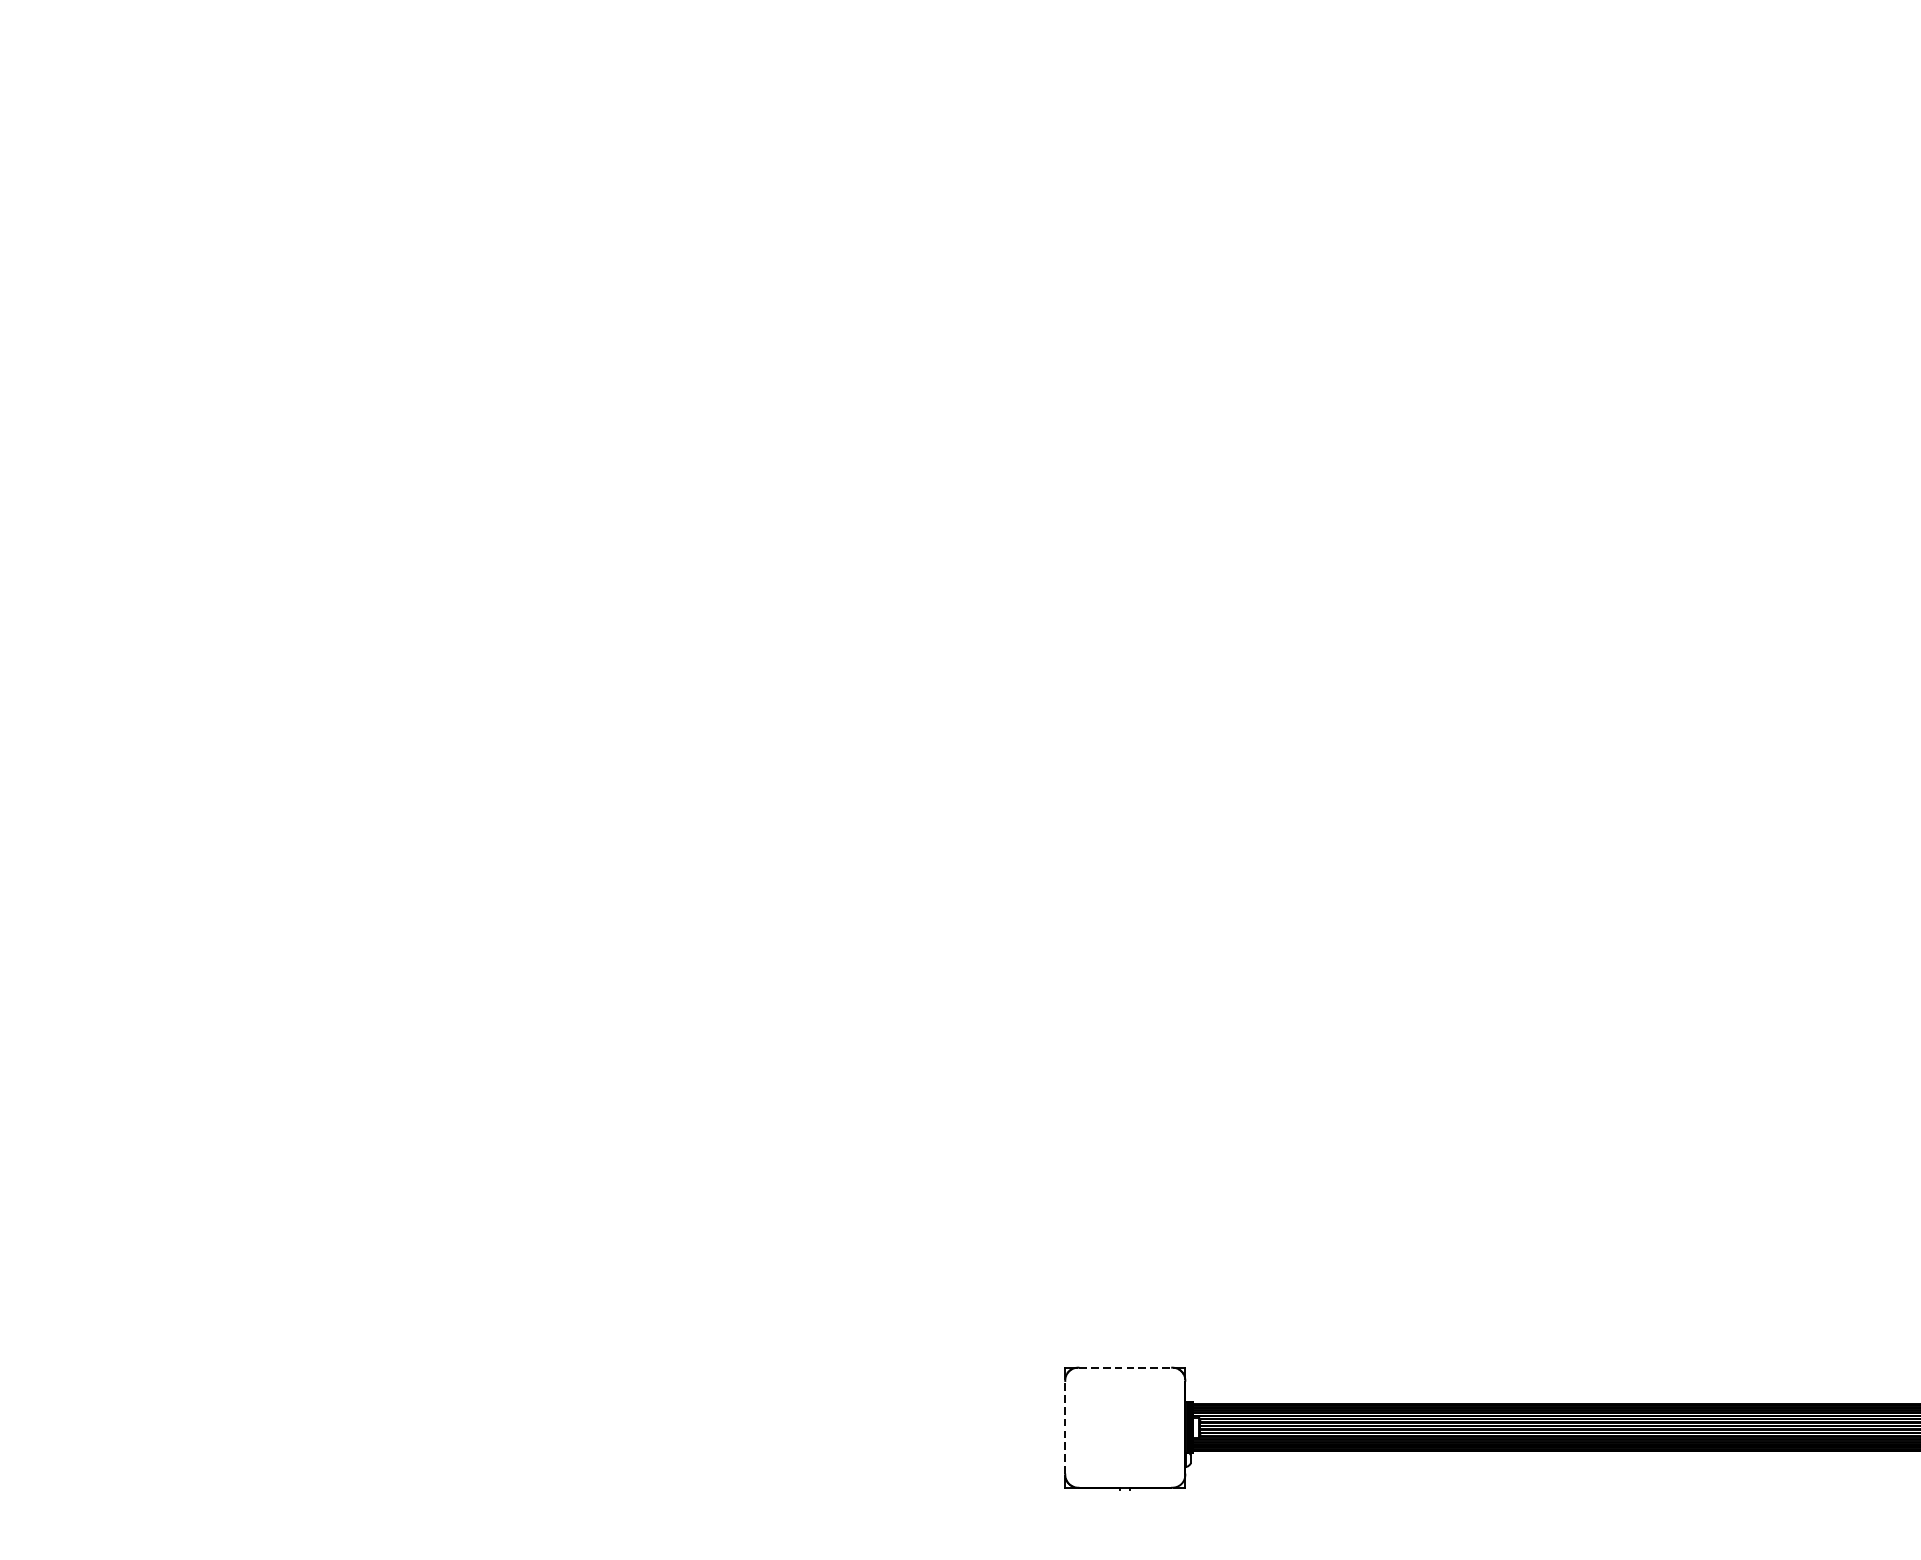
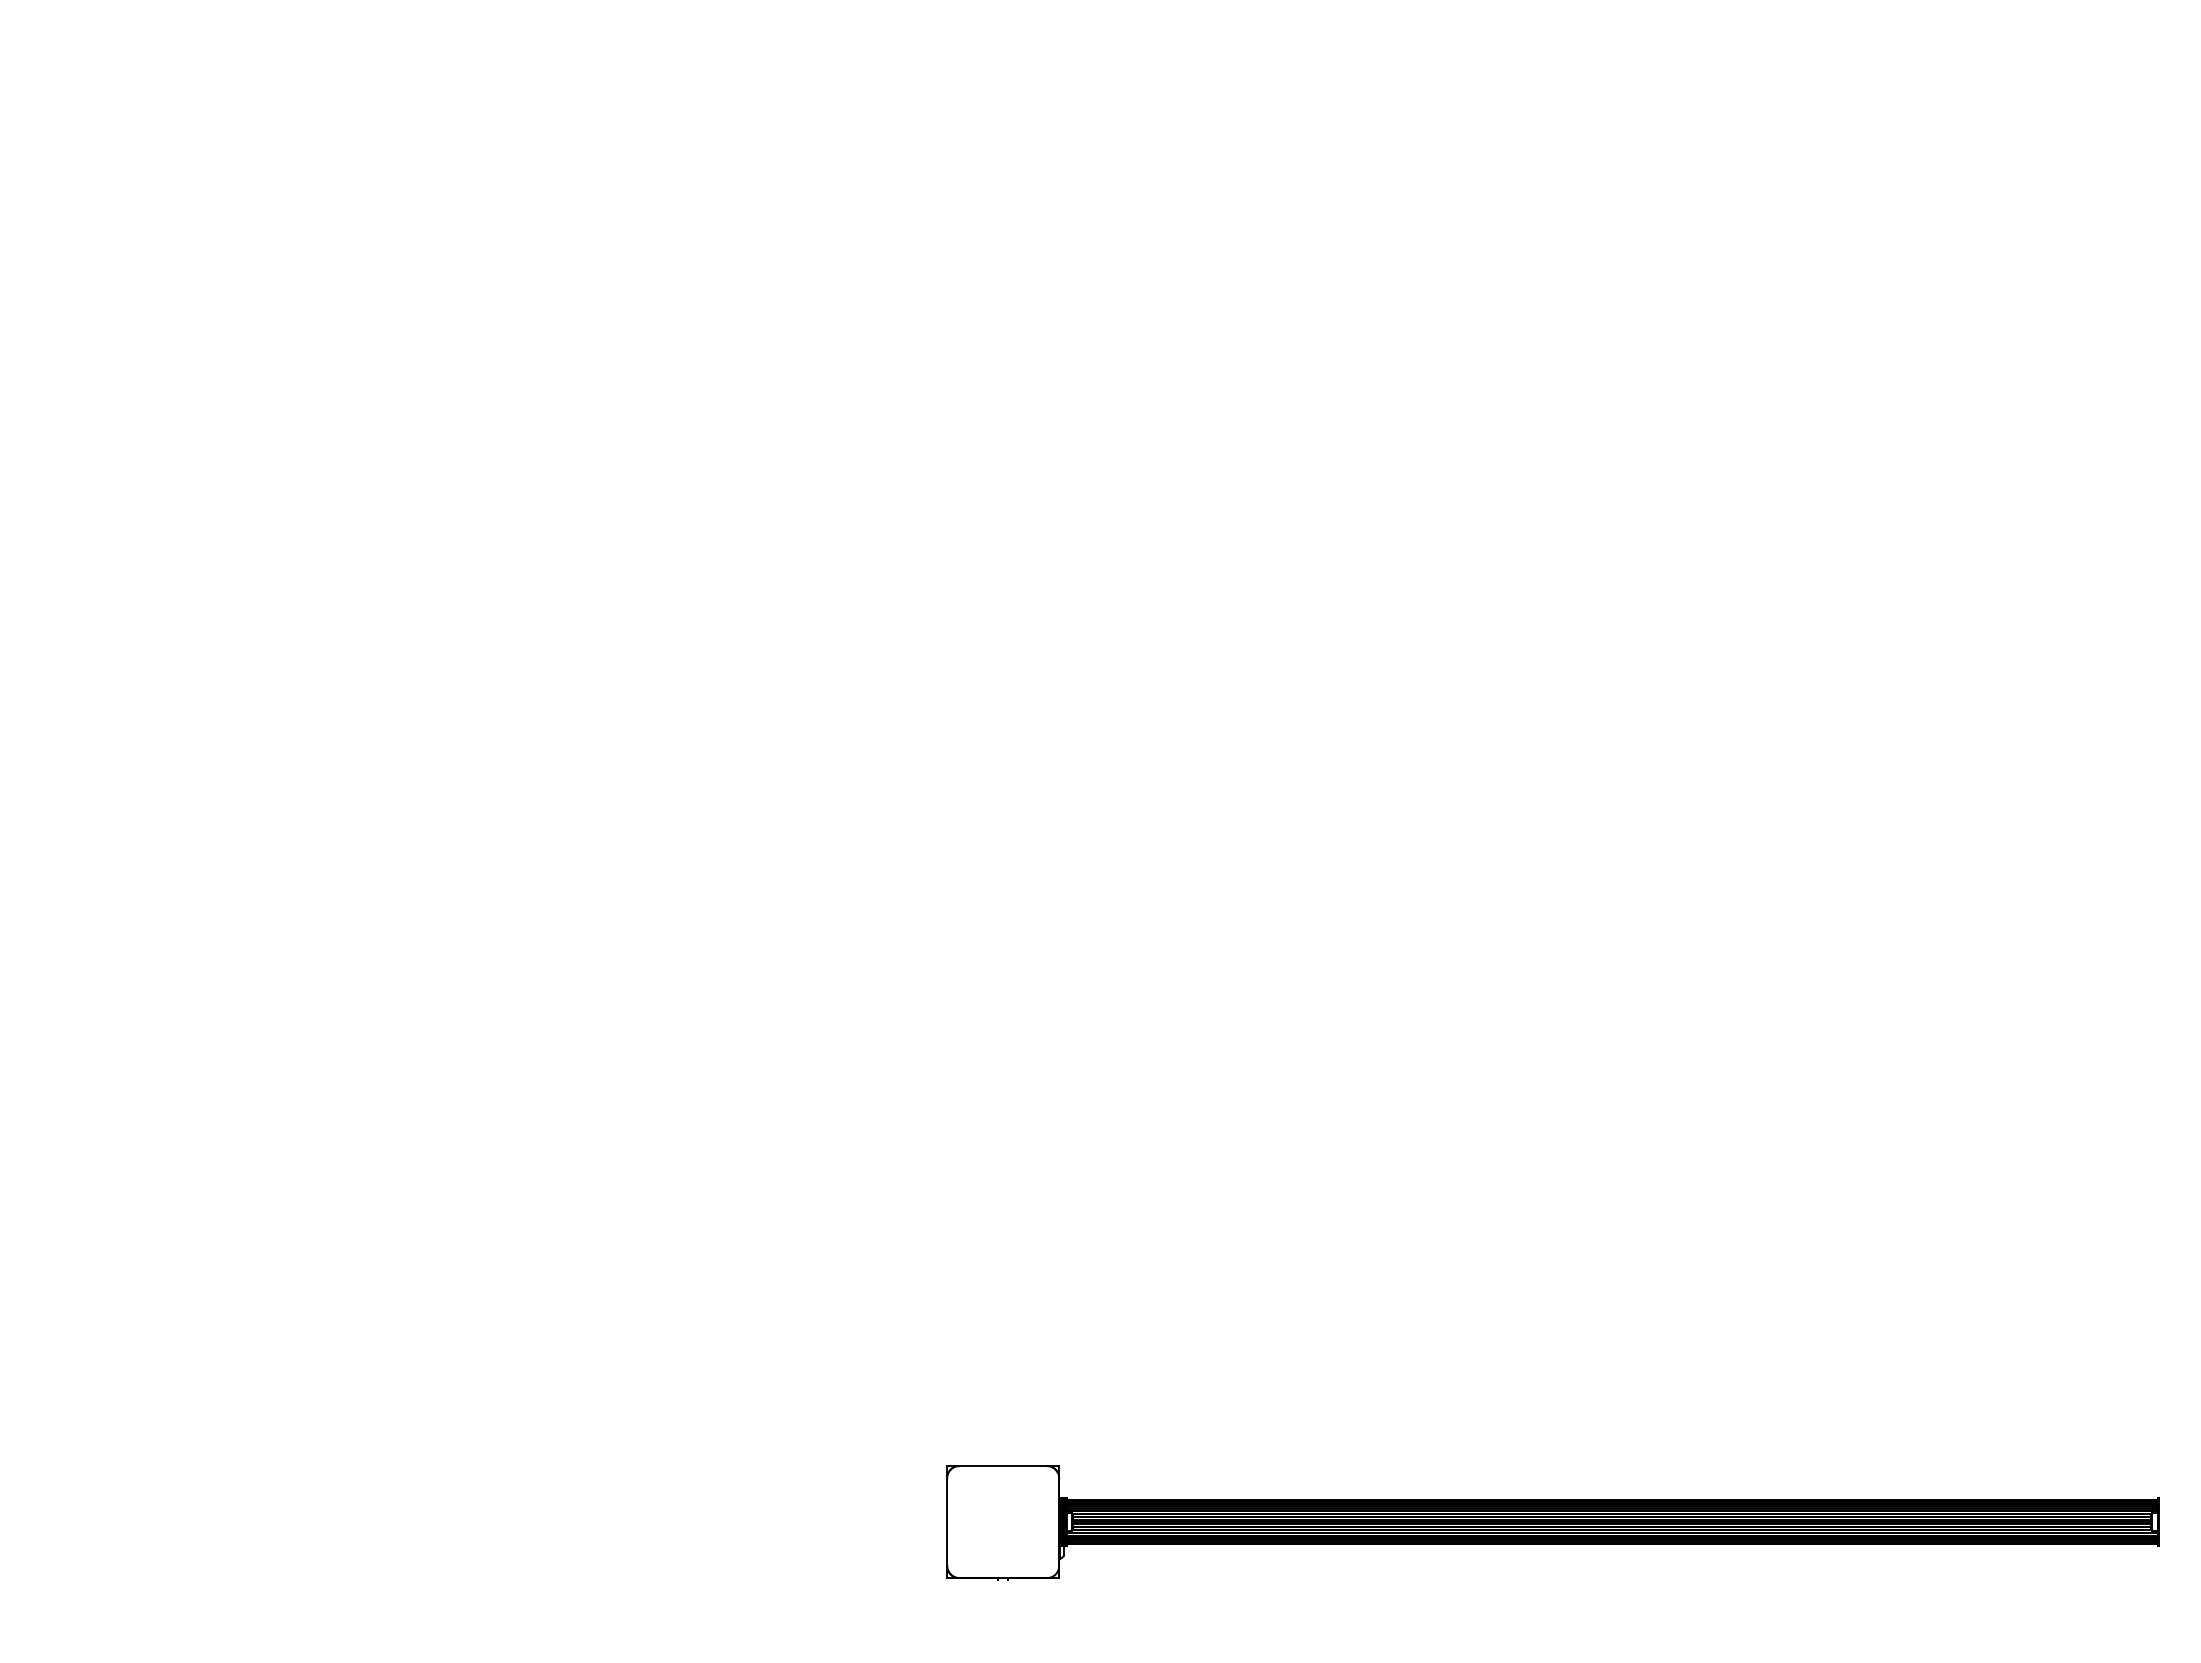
line: (1125, 1368) -> (1003, 1466), dashed -> solid
line: (1065, 1428) -> (947, 1522), dashed -> solid

